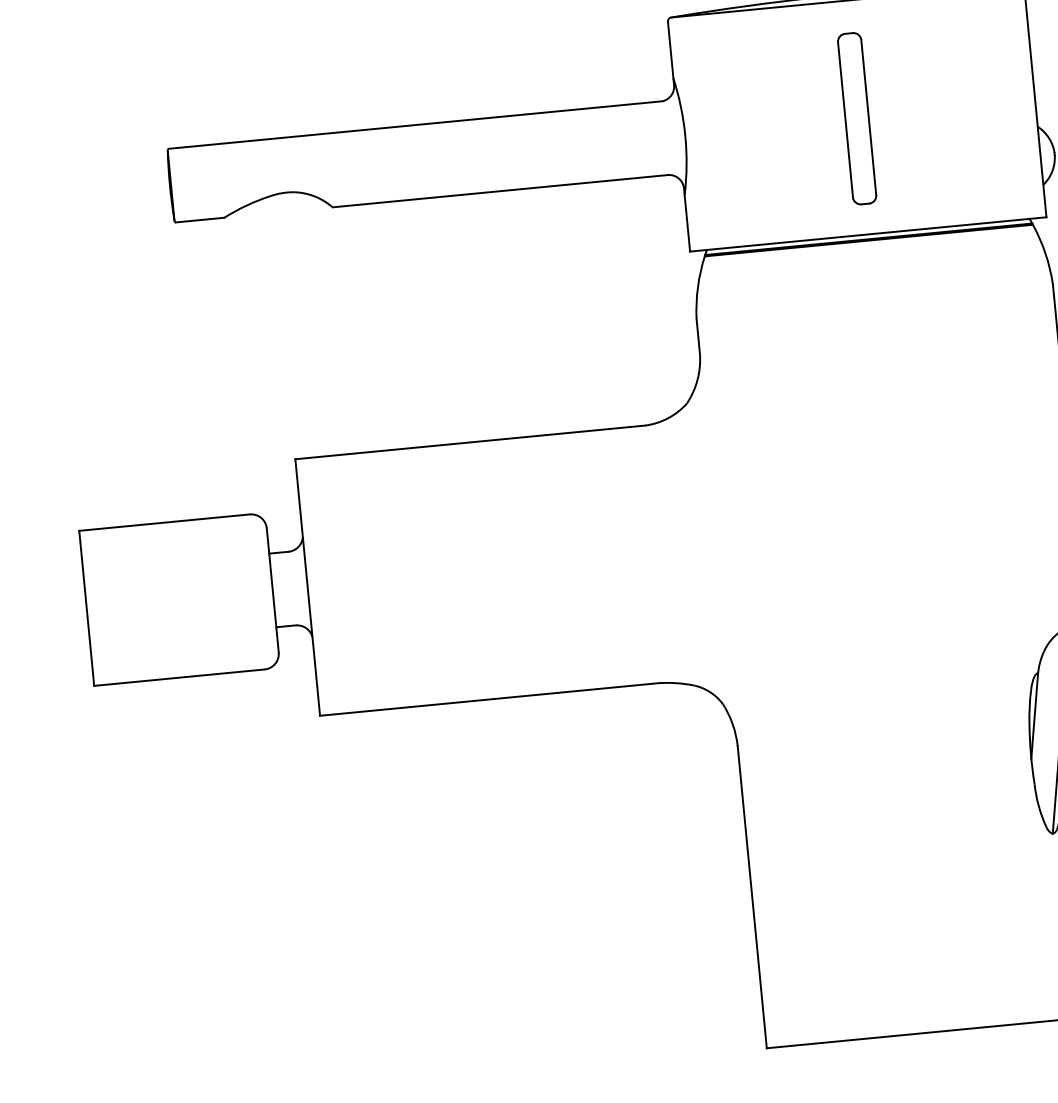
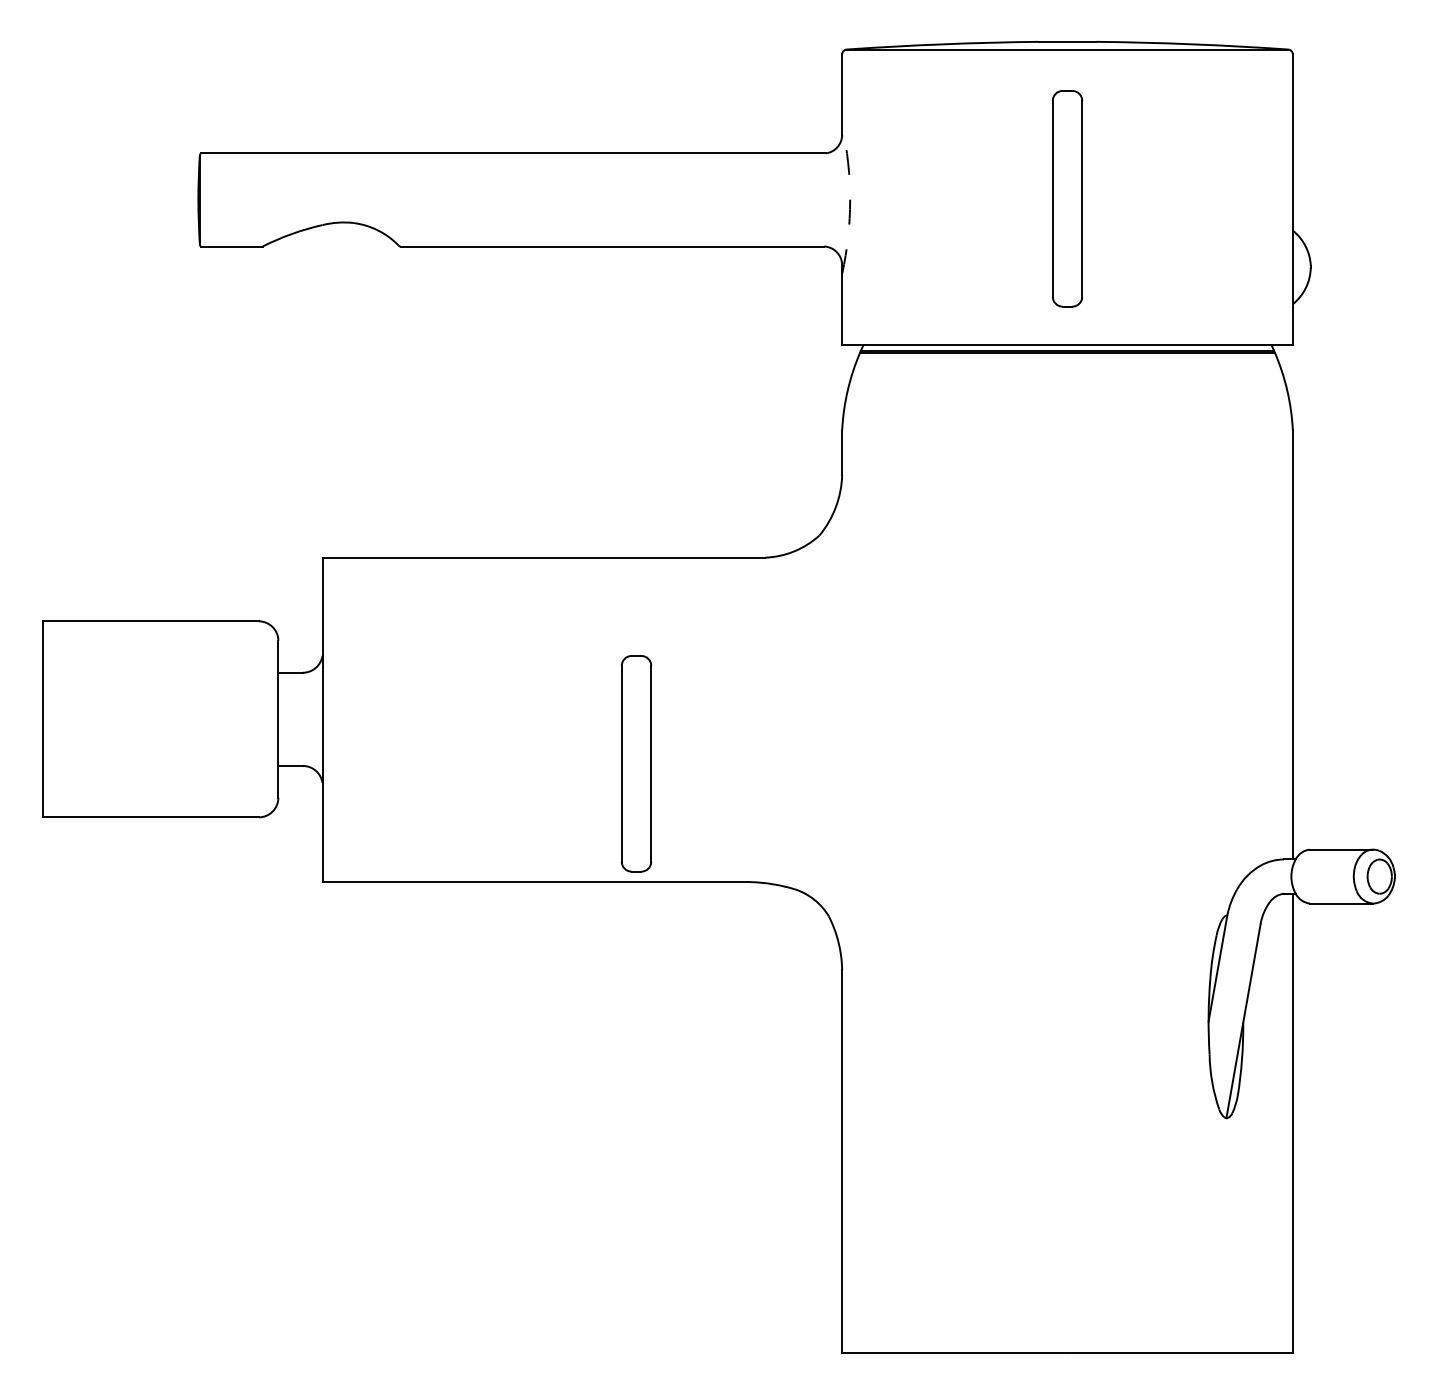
arc: (685, 135) -> (850, 199), solid -> dashed
part: (559, 598) -> (636, 763), added

